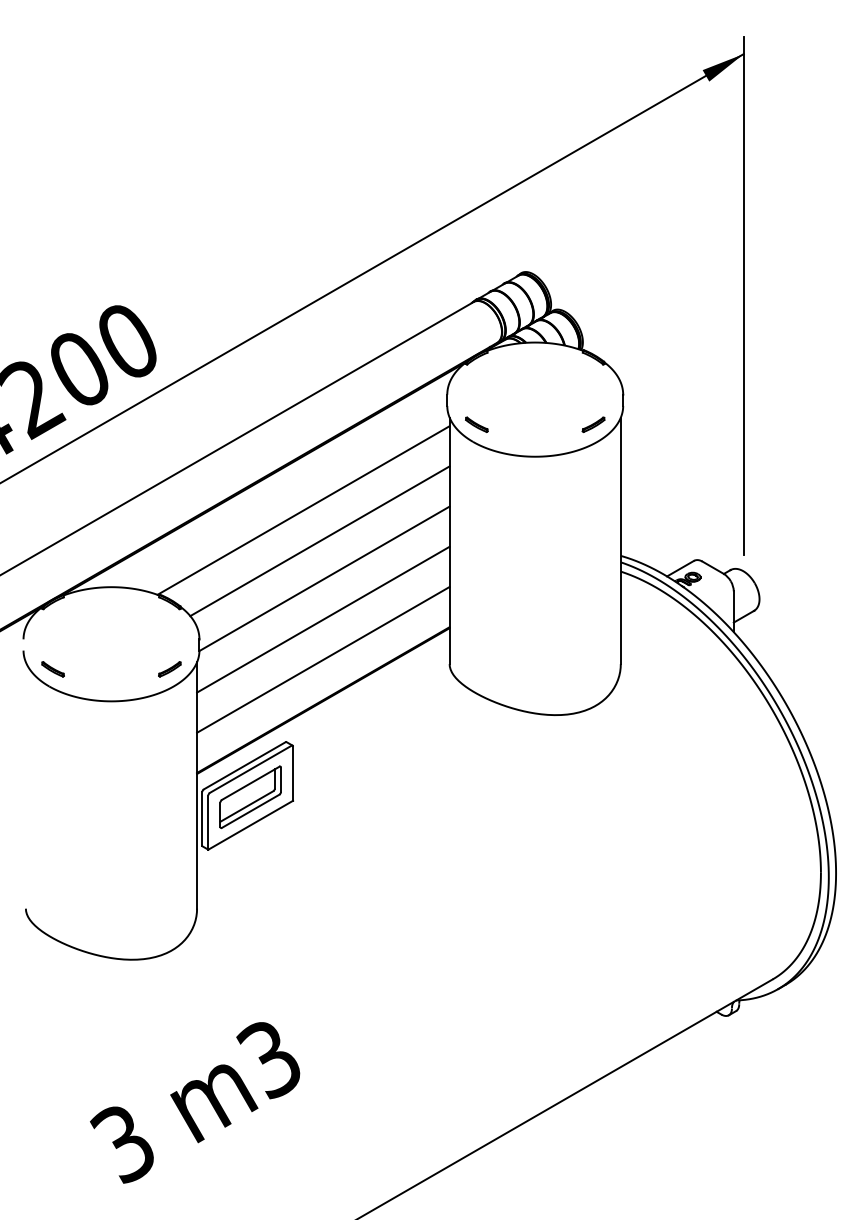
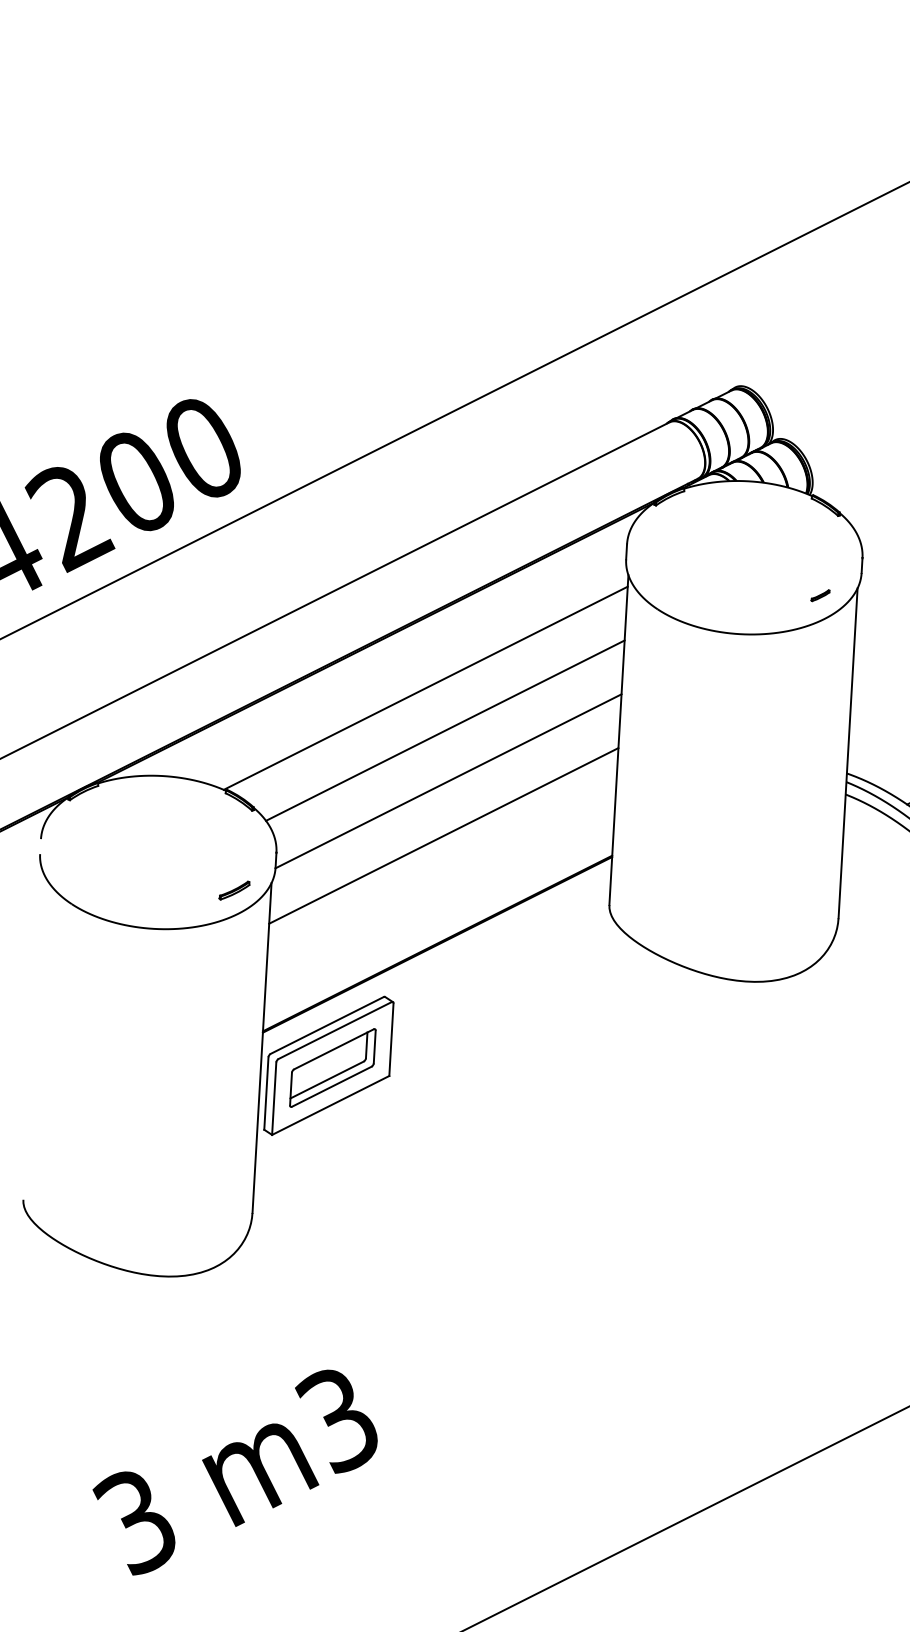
part: (476, 424) -> (663, 586), removed
part: (593, 424) -> (820, 595), size x0.6
line: (323, 659) -> (440, 889), removed
part: (52, 669) -> (77, 881), removed

